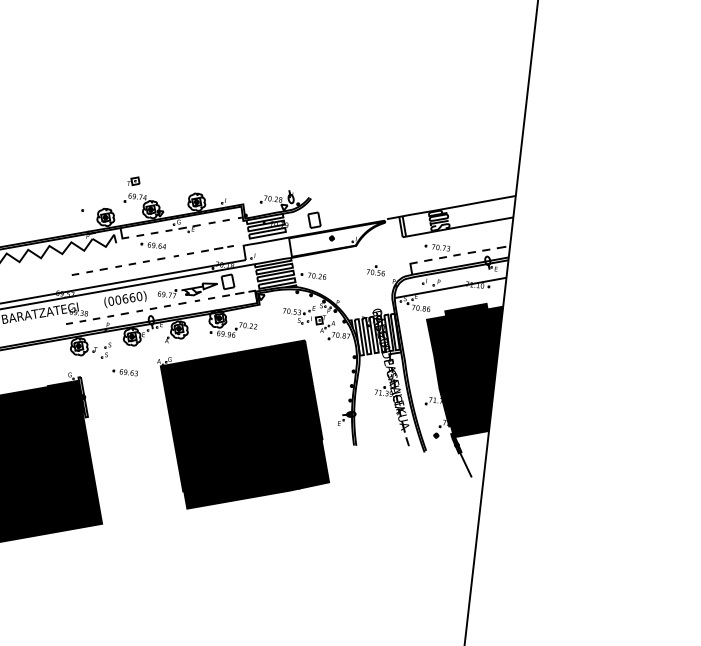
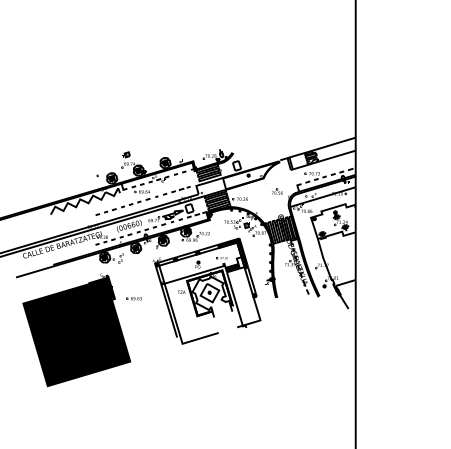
fill: (458, 369) -> (333, 245), removed
part: (124, 371) -> (133, 298), moved
fill: (245, 424) -> (209, 292), removed

